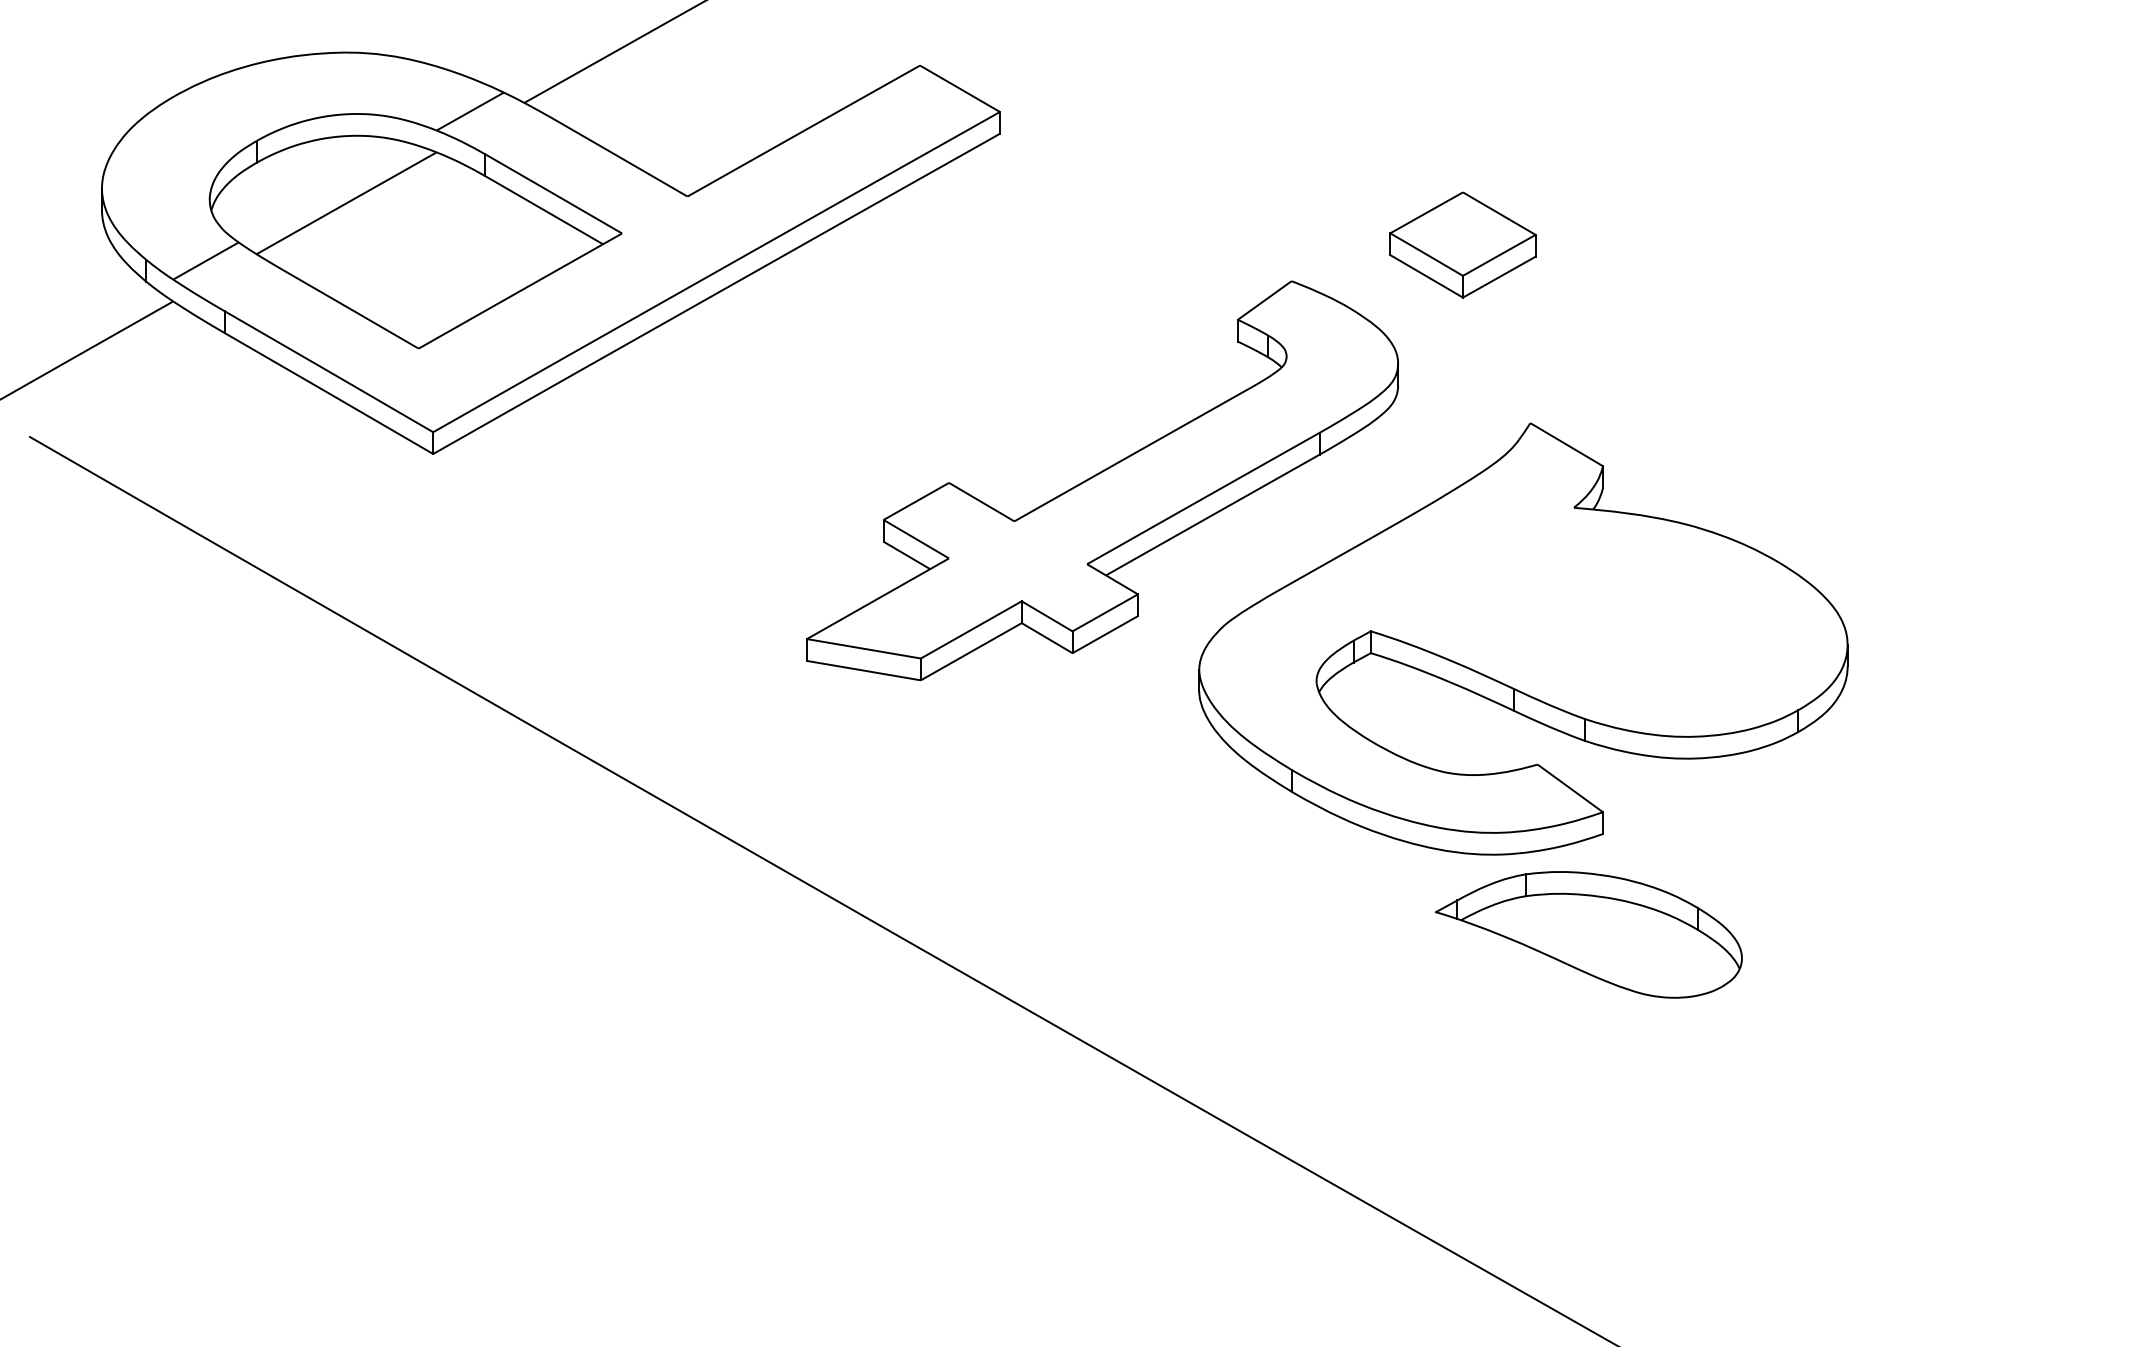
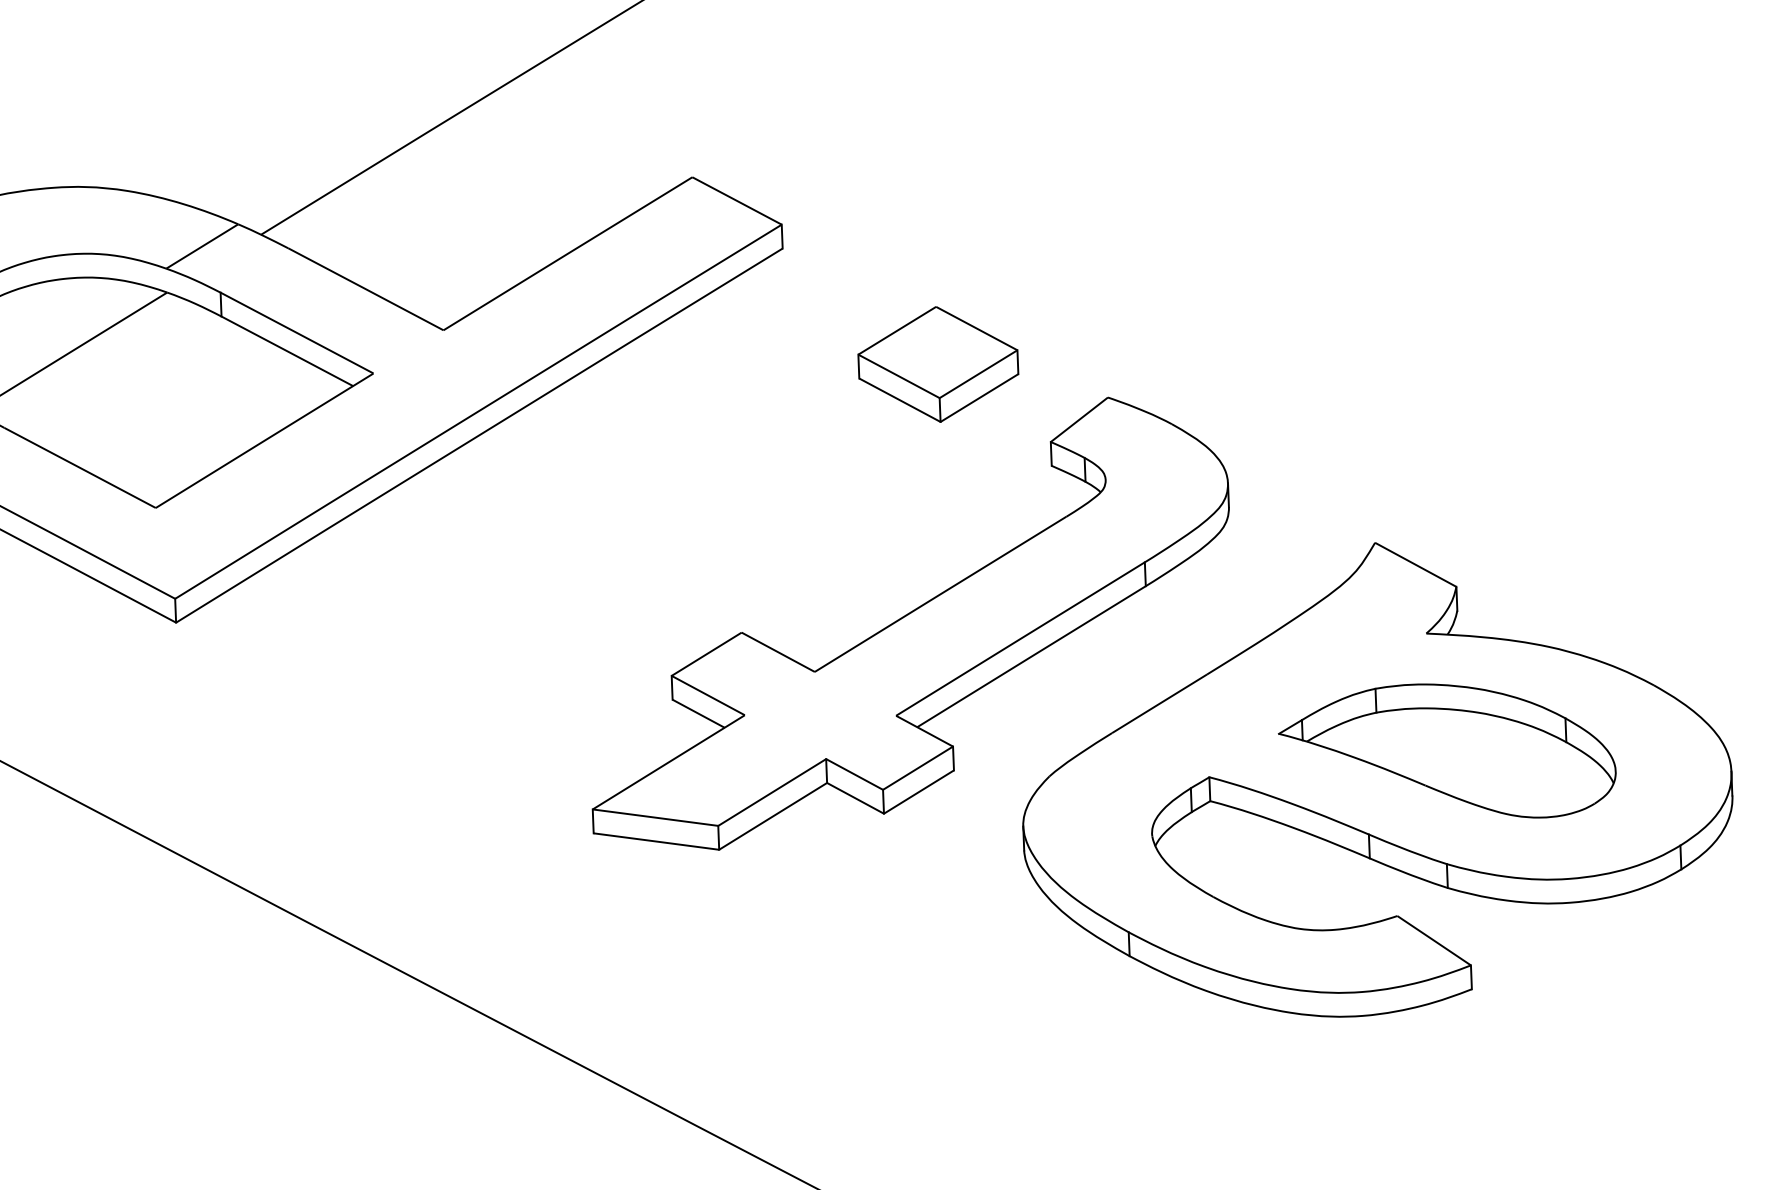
part: (1462, 244) -> (937, 363), moved
part: (1588, 934) -> (1446, 751), moved

